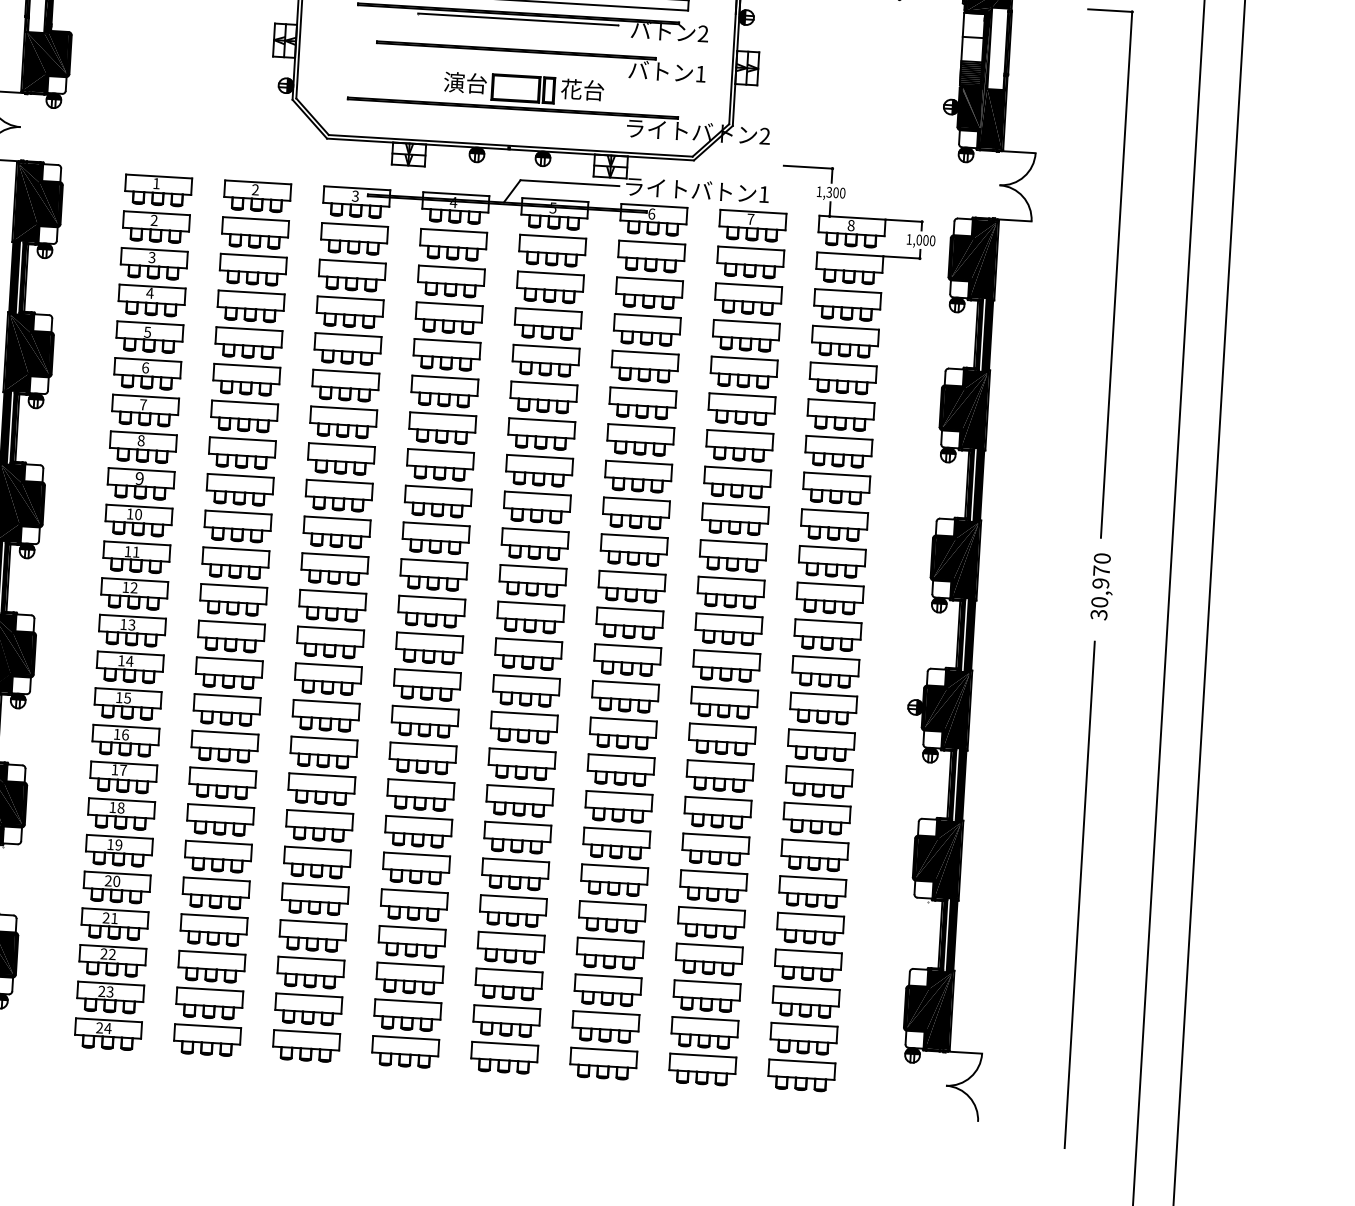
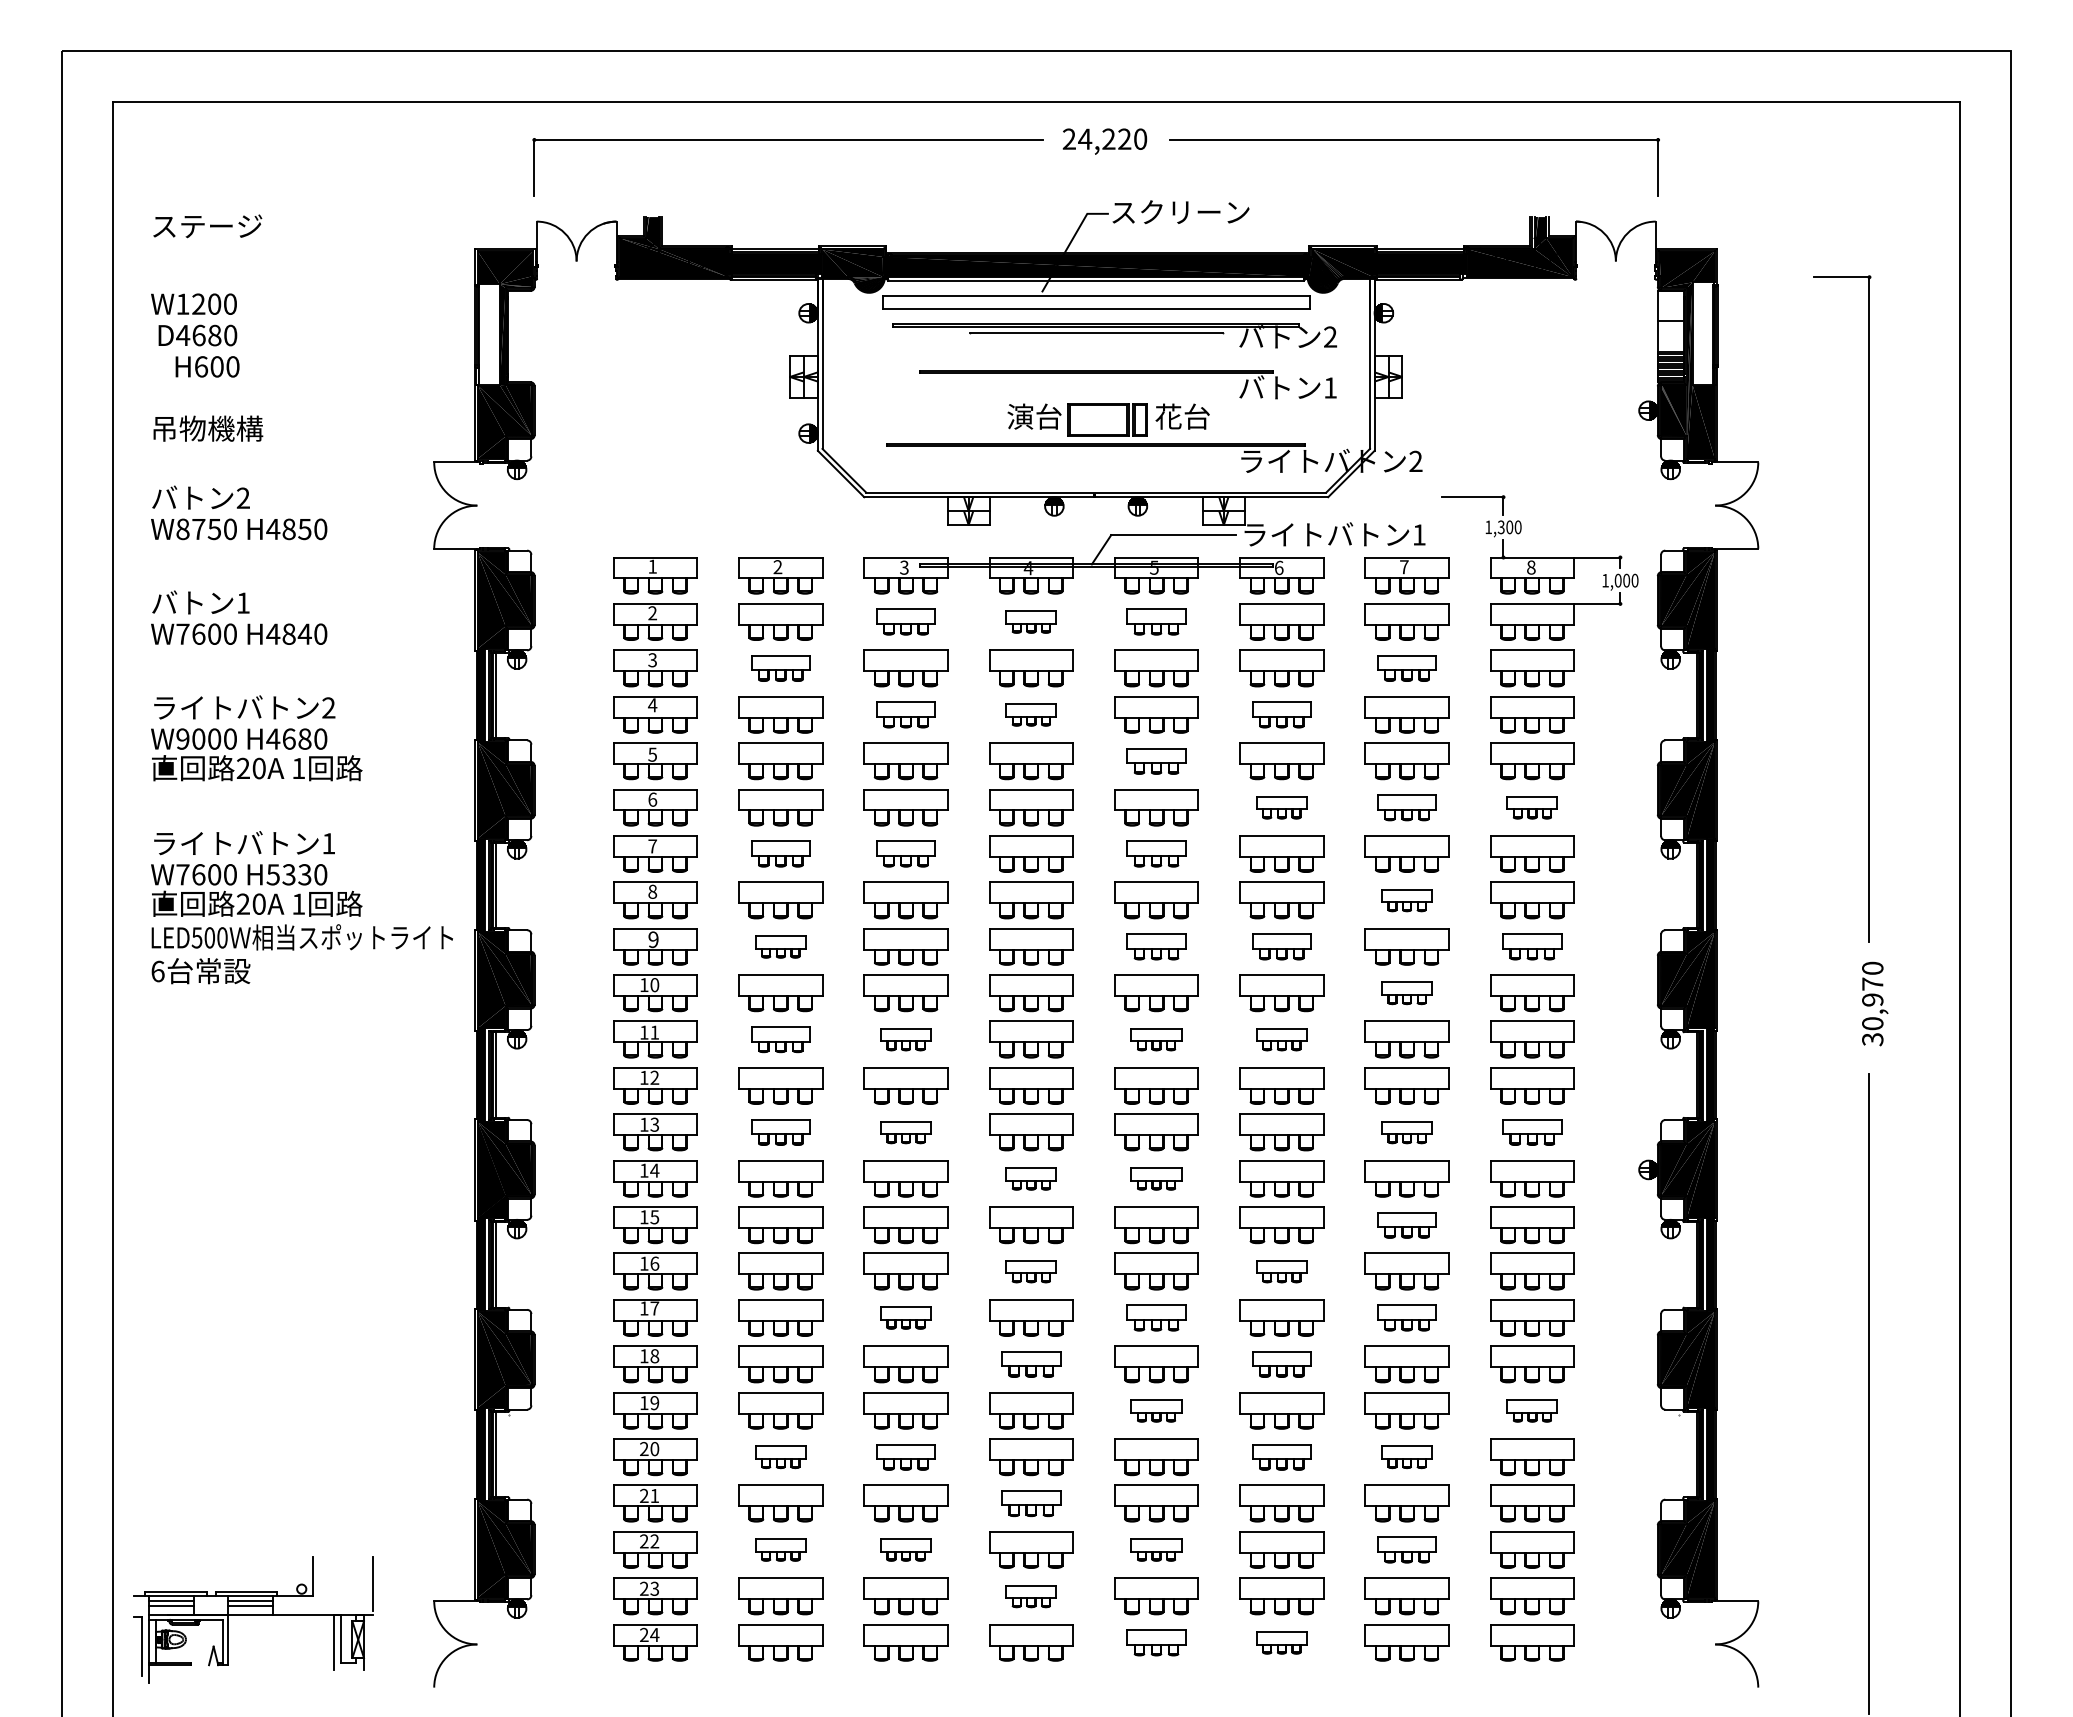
part: (353, 238) -> (905, 621), size x0.7
part: (453, 244) -> (1031, 621), size x0.6
part: (552, 250) -> (1156, 621), size x0.7
part: (252, 270) -> (780, 668), size x0.7
part: (747, 299) -> (1406, 668), size x0.7
part: (349, 312) -> (905, 714), size x0.7
part: (449, 318) -> (1031, 714), size x0.6
part: (646, 330) -> (1281, 714), size x0.7
part: (545, 361) -> (1156, 761), size x0.7
part: (642, 403) -> (1281, 807), size x0.6
part: (741, 409) -> (1406, 807), size x0.7
part: (840, 415) -> (1532, 807), size x0.6
part: (244, 416) -> (780, 853), size x0.7
part: (342, 422) -> (905, 853), size x0.7
part: (541, 434) -> (1156, 853), size x0.7
part: (736, 482) -> (1406, 900), size x0.6
part: (239, 489) -> (780, 946), size x0.6
part: (537, 507) -> (1156, 946), size x0.7
part: (635, 513) -> (1281, 946), size x0.7
part: (834, 525) -> (1532, 946), size x0.7
part: (732, 556) -> (1406, 993), size x0.6
part: (235, 563) -> (780, 1039), size x0.7
part: (334, 569) -> (905, 1039), size x0.6
part: (532, 581) -> (1156, 1039), size x0.6
part: (631, 587) -> (1281, 1039), size x0.6
part: (231, 637) -> (780, 1132), size x0.7
part: (329, 642) -> (905, 1132), size x0.6
part: (725, 666) -> (1406, 1132), size x0.6
part: (825, 672) -> (1532, 1132), size x0.7
part: (427, 685) -> (1031, 1178), size x0.6
part: (526, 691) -> (1156, 1178), size x0.6
part: (721, 739) -> (1406, 1225), size x0.7
part: (422, 758) -> (1031, 1271), size x0.6
part: (620, 770) -> (1281, 1271), size x0.6
part: (321, 789) -> (905, 1317), size x0.6
part: (519, 800) -> (1156, 1317), size x0.7
part: (717, 812) -> (1406, 1317), size x0.7
part: (418, 832) -> (1031, 1364), size x0.7
part: (616, 844) -> (1281, 1364), size x0.7
part: (515, 874) -> (1156, 1410), size x0.6
part: (812, 892) -> (1532, 1410), size x0.6
part: (215, 894) -> (780, 1457), size x0.6
part: (314, 899) -> (905, 1457), size x0.7
part: (611, 917) -> (1281, 1457), size x0.7
part: (710, 923) -> (1406, 1457), size x0.6
part: (412, 942) -> (1031, 1503), size x0.7
part: (211, 966) -> (780, 1549), size x0.6
part: (310, 972) -> (905, 1549), size x0.6
part: (508, 984) -> (1156, 1549), size x0.6
part: (706, 996) -> (1406, 1549), size x0.7
part: (407, 1015) -> (1031, 1596), size x0.6
part: (504, 1057) -> (1156, 1642), size x0.7
part: (603, 1063) -> (1281, 1642), size x0.6

